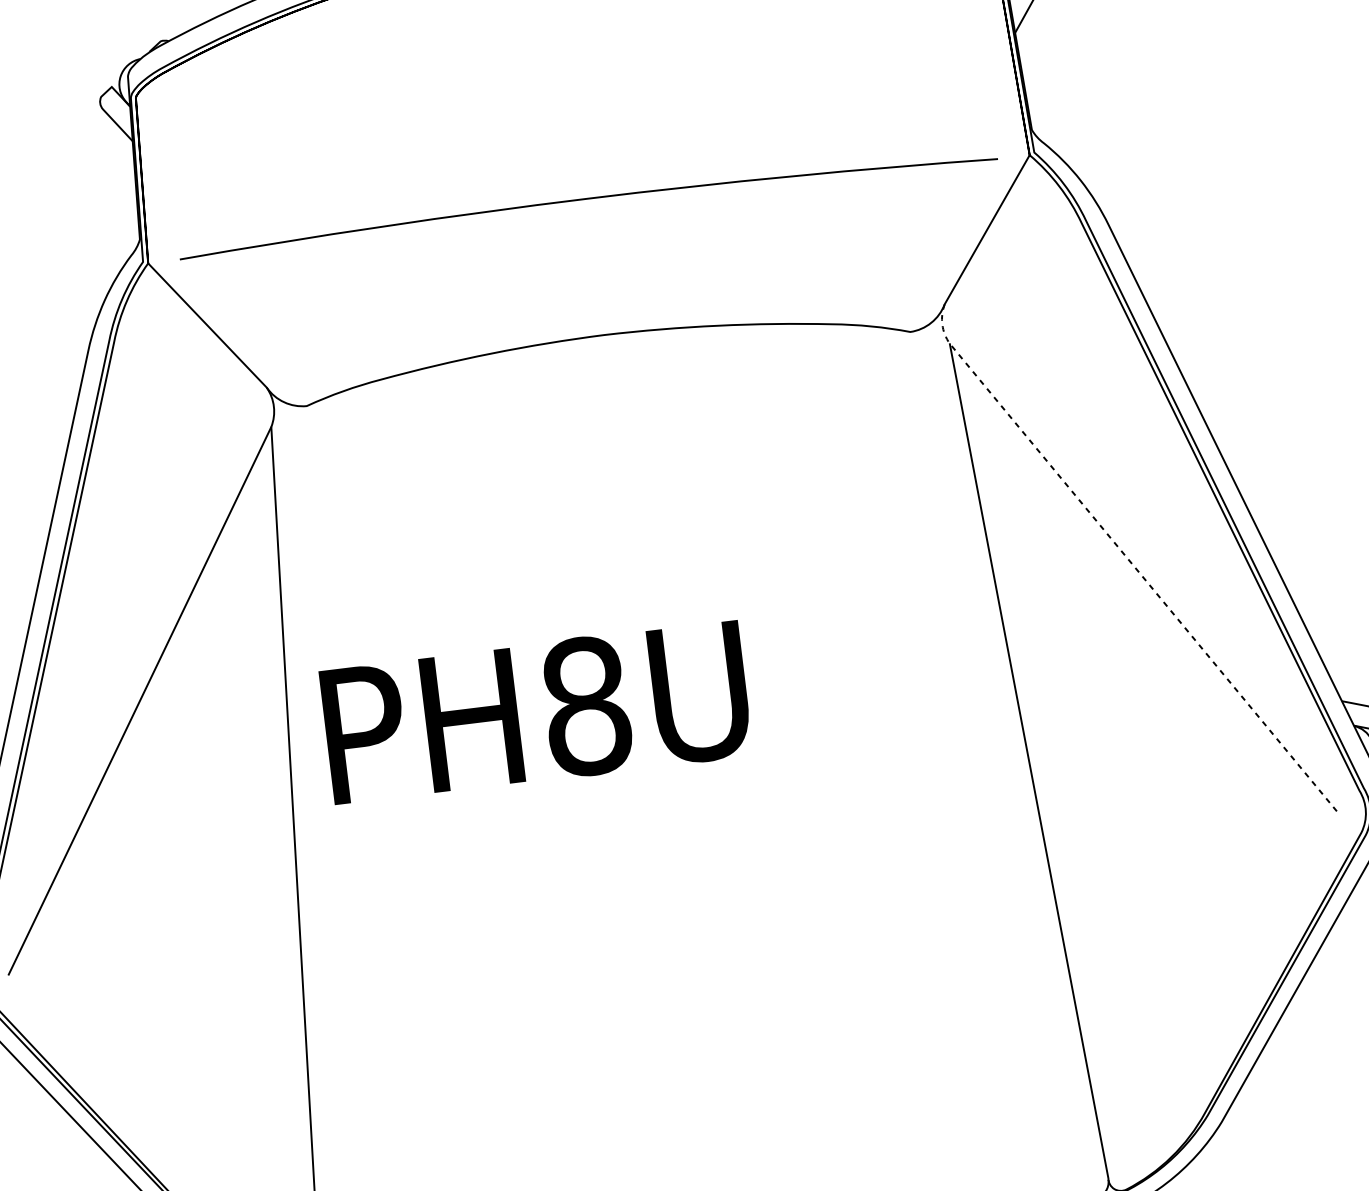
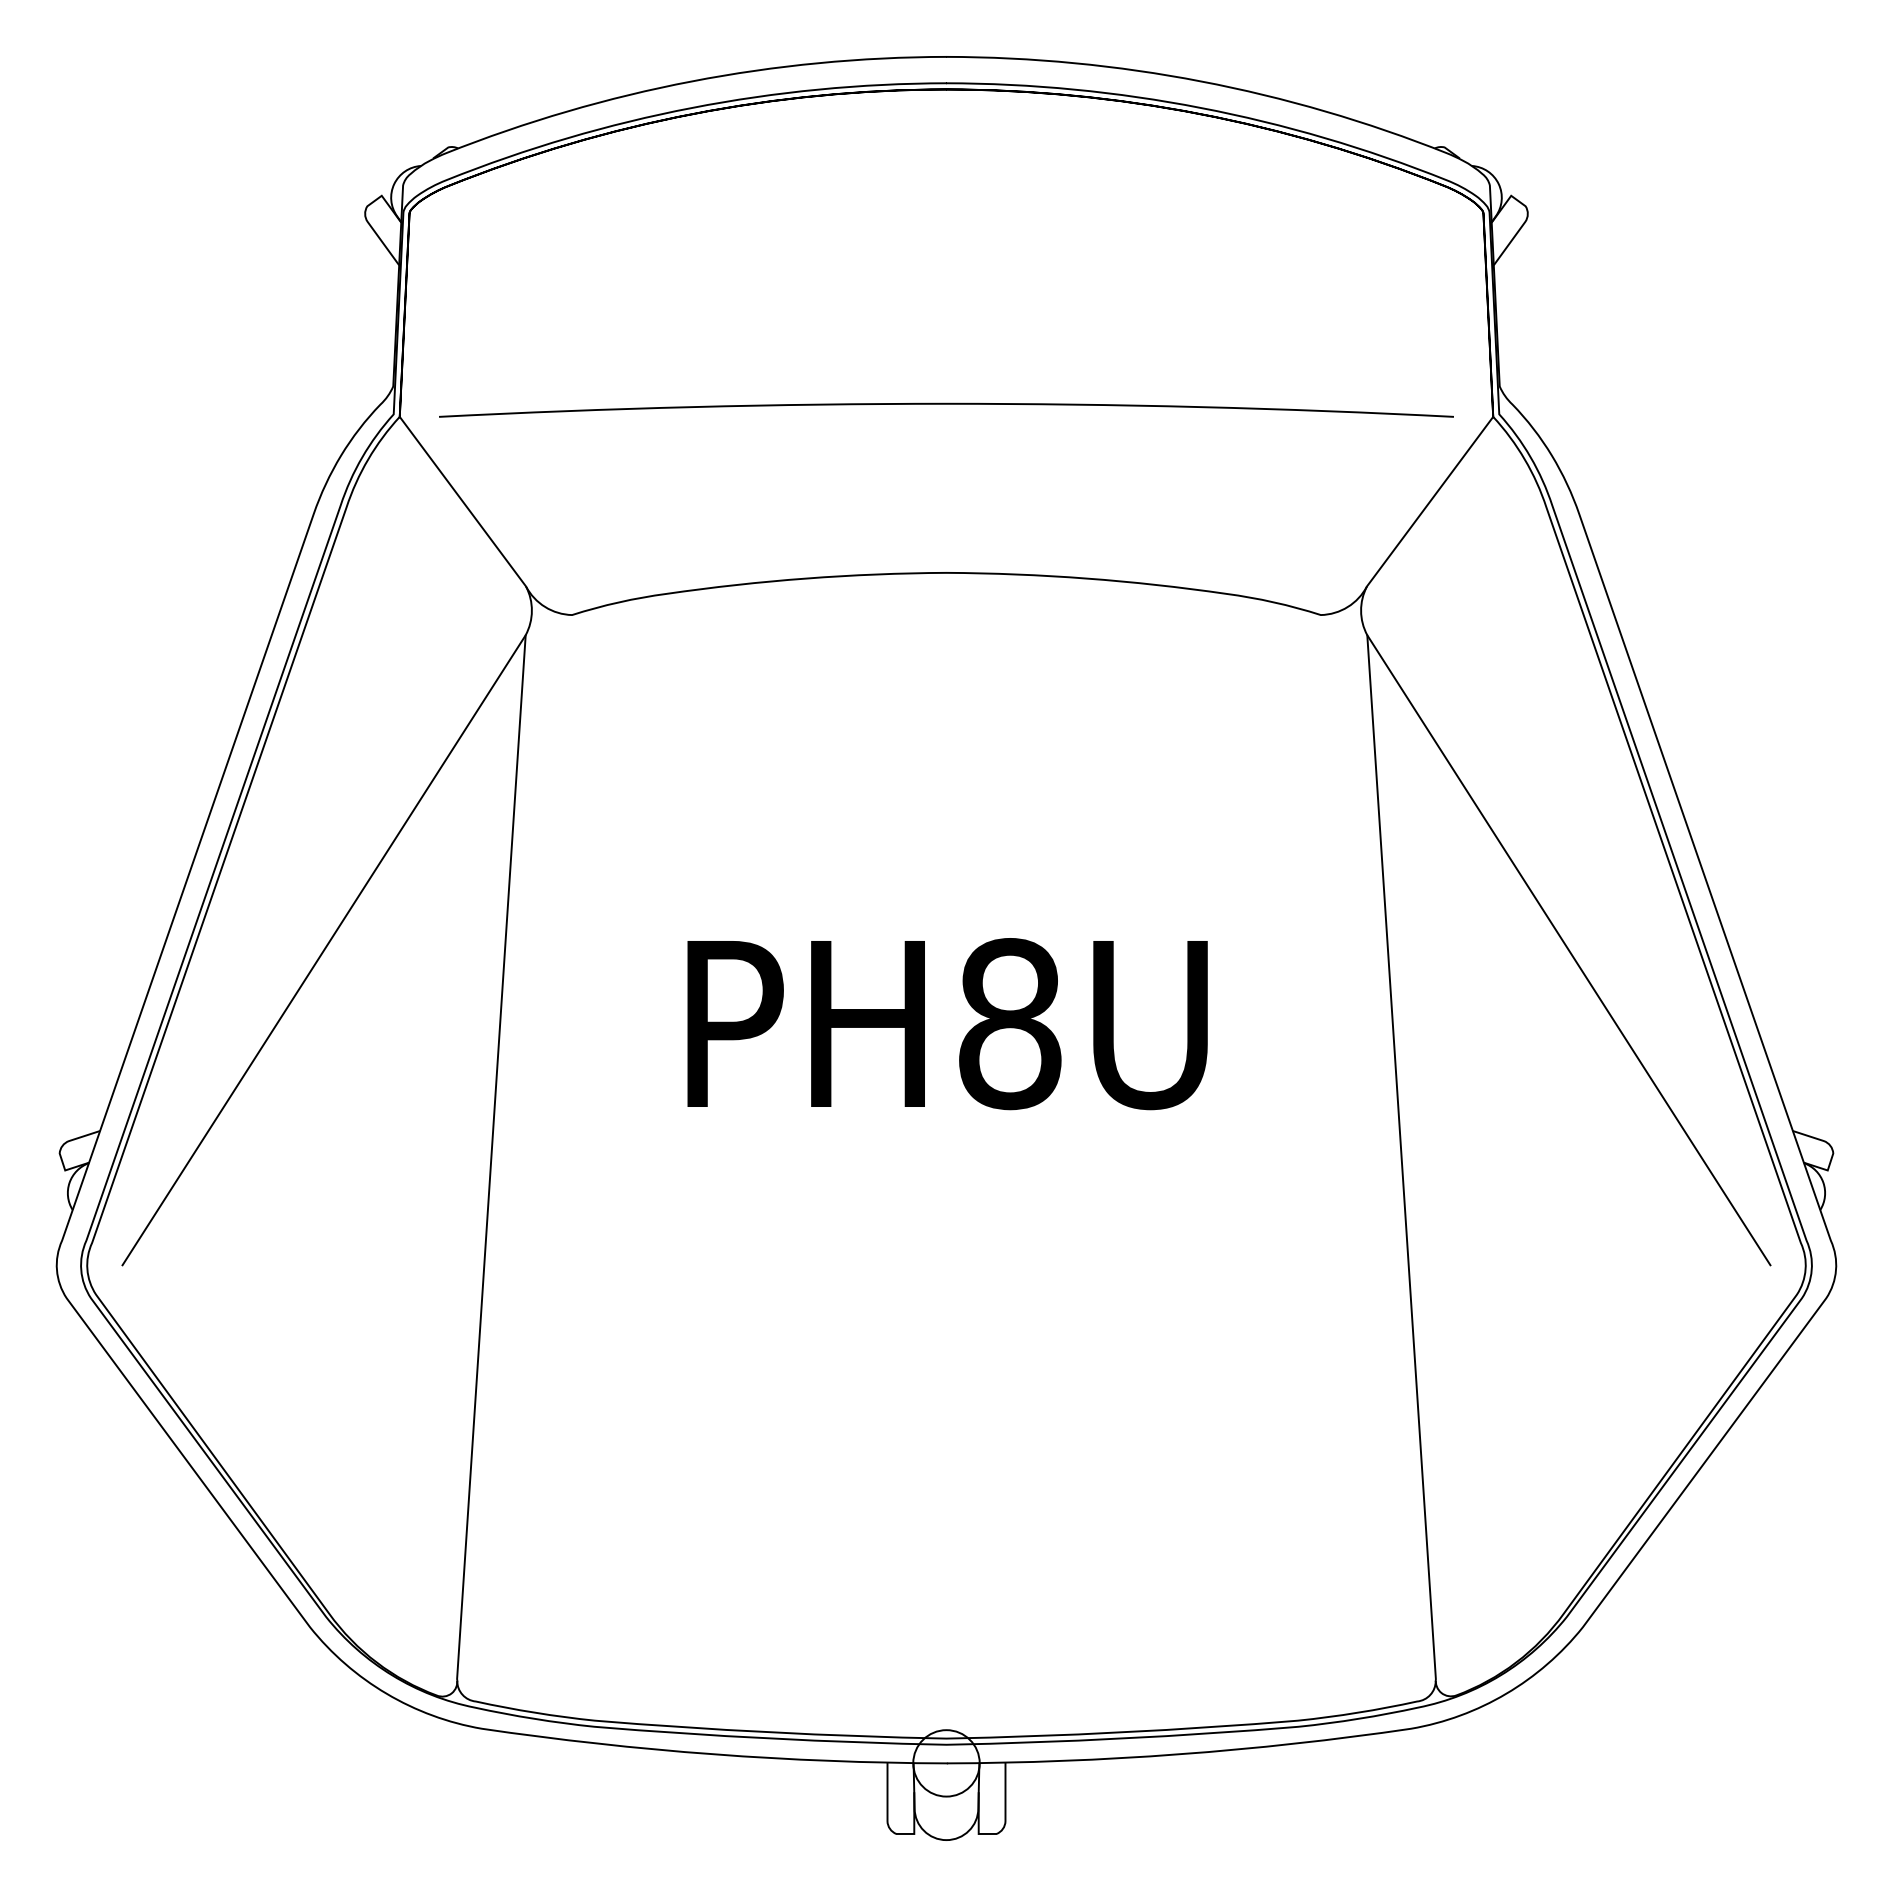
line: (1127, 558) -> (1552, 924), dashed -> solid
text: (536, 712) -> (947, 1024), moved

